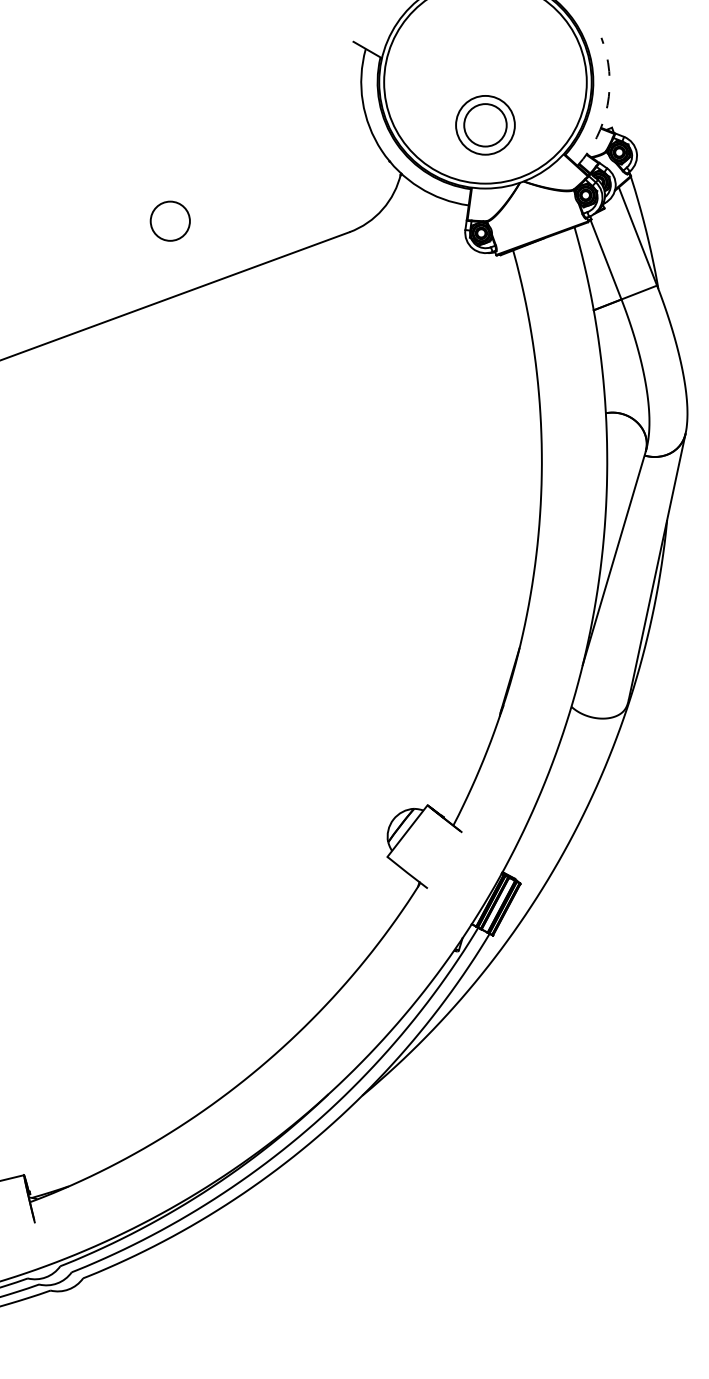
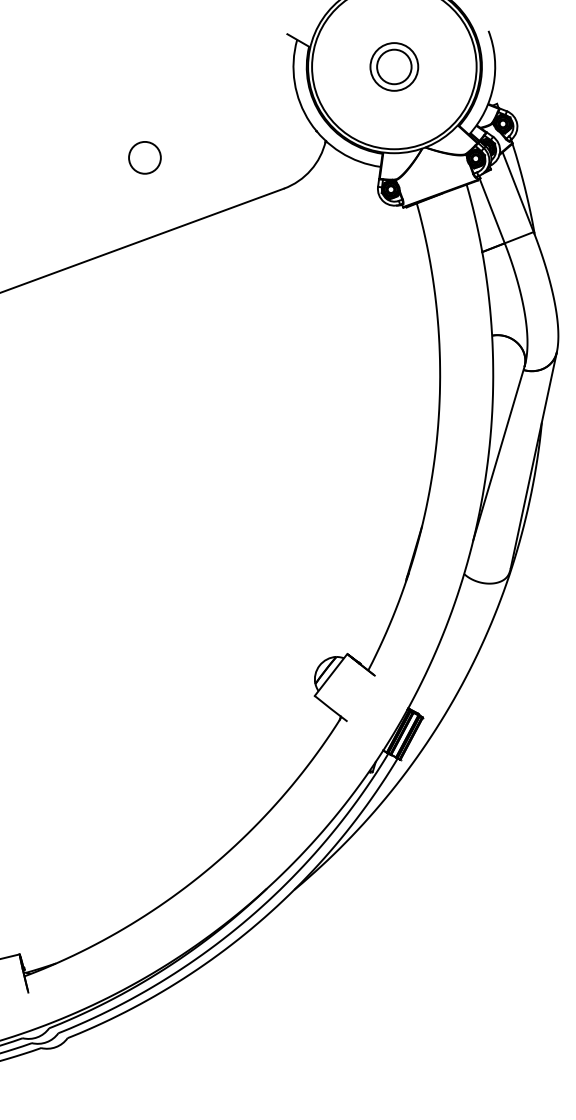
arc: (607, 105) -> (493, 85), dashed -> solid
part: (485, 125) -> (394, 67), moved
circle: (169, 220) -> (144, 157), moved

